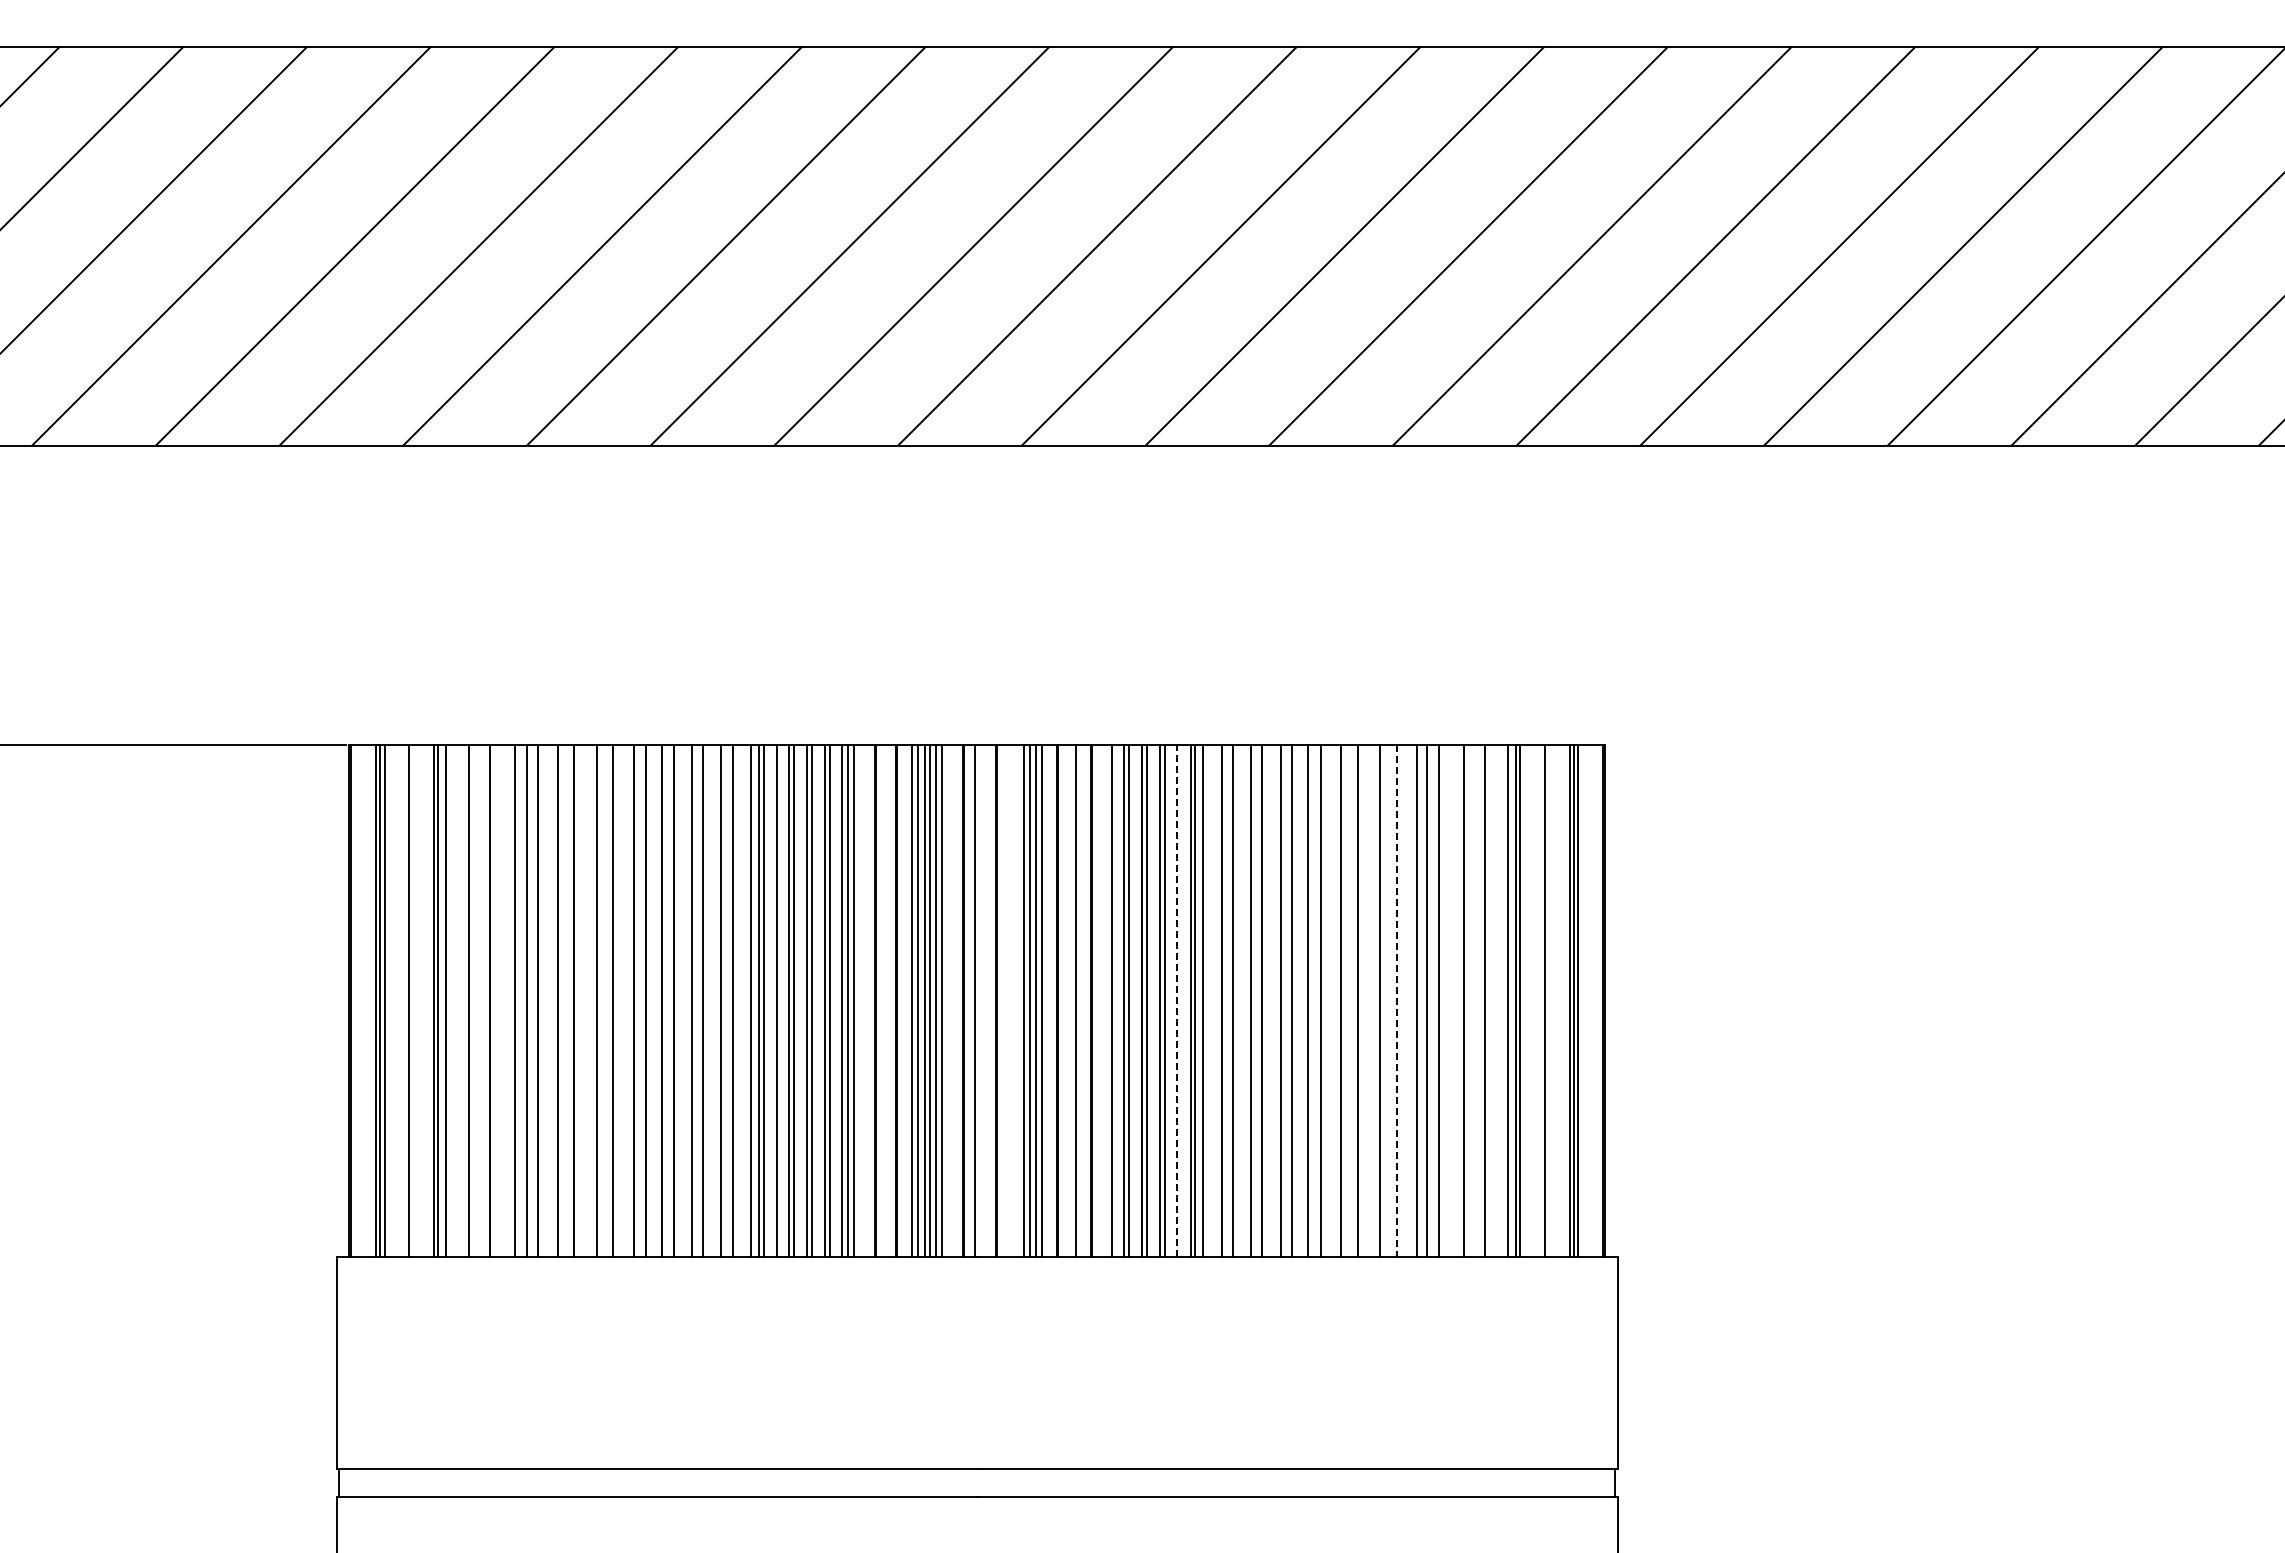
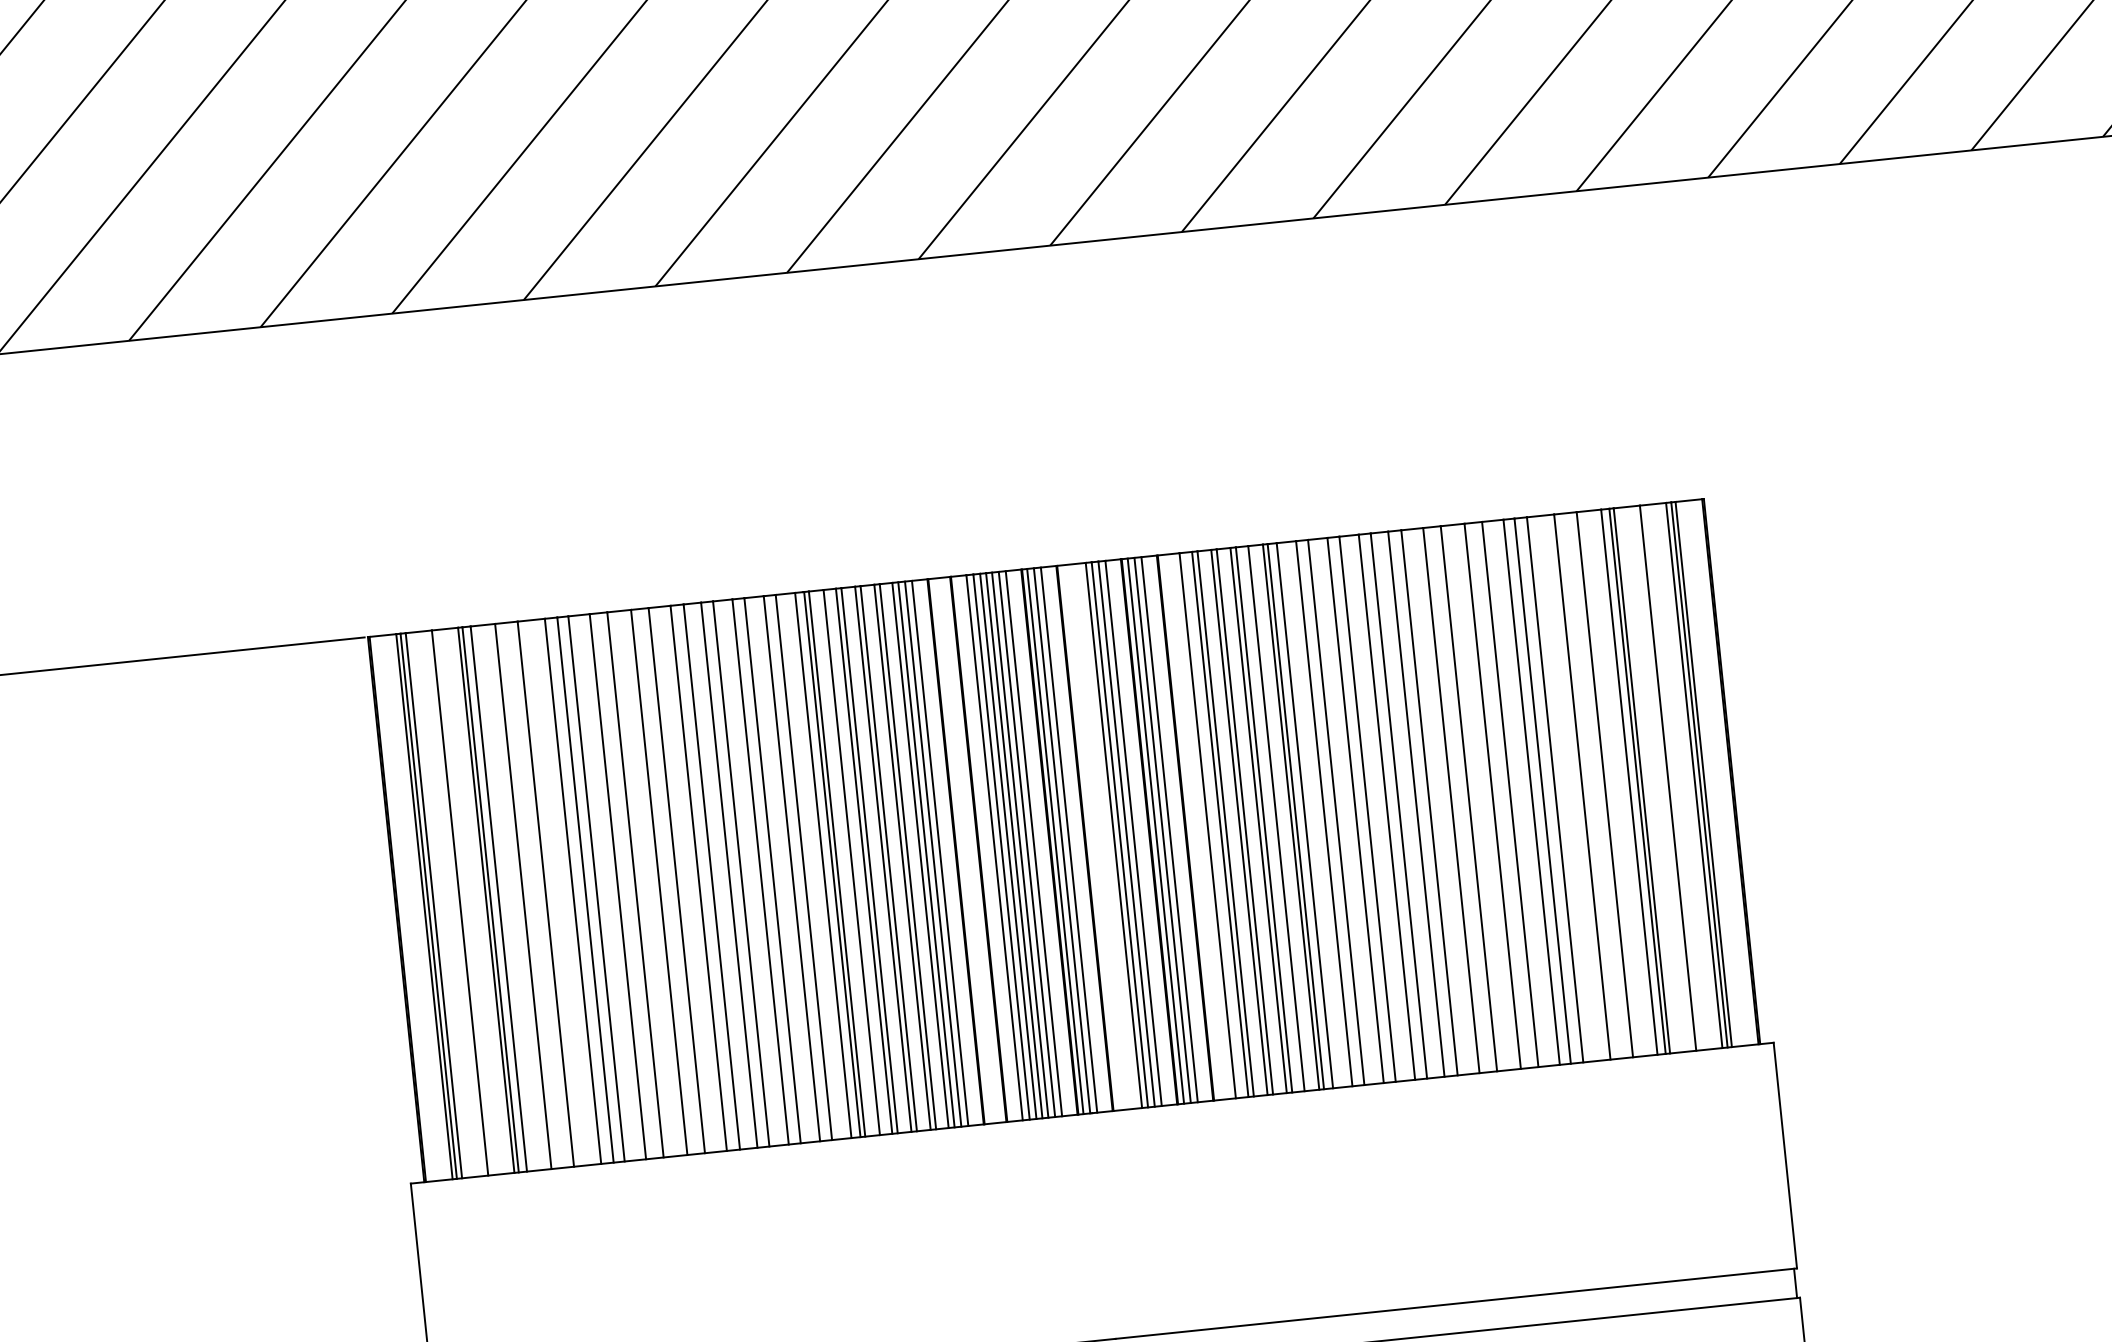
line: (860, 1000) -> (940, 853), added
line: (948, 1000) -> (1033, 843), added
line: (968, 1000) -> (1054, 841), added
line: (981, 1000) -> (1068, 839), added
line: (1063, 1000) -> (1155, 830), added
line: (1069, 1000) -> (1162, 830), added
line: (1176, 1000) -> (1276, 818), dashed -> solid
line: (1396, 1001) -> (1510, 795), dashed -> solid

